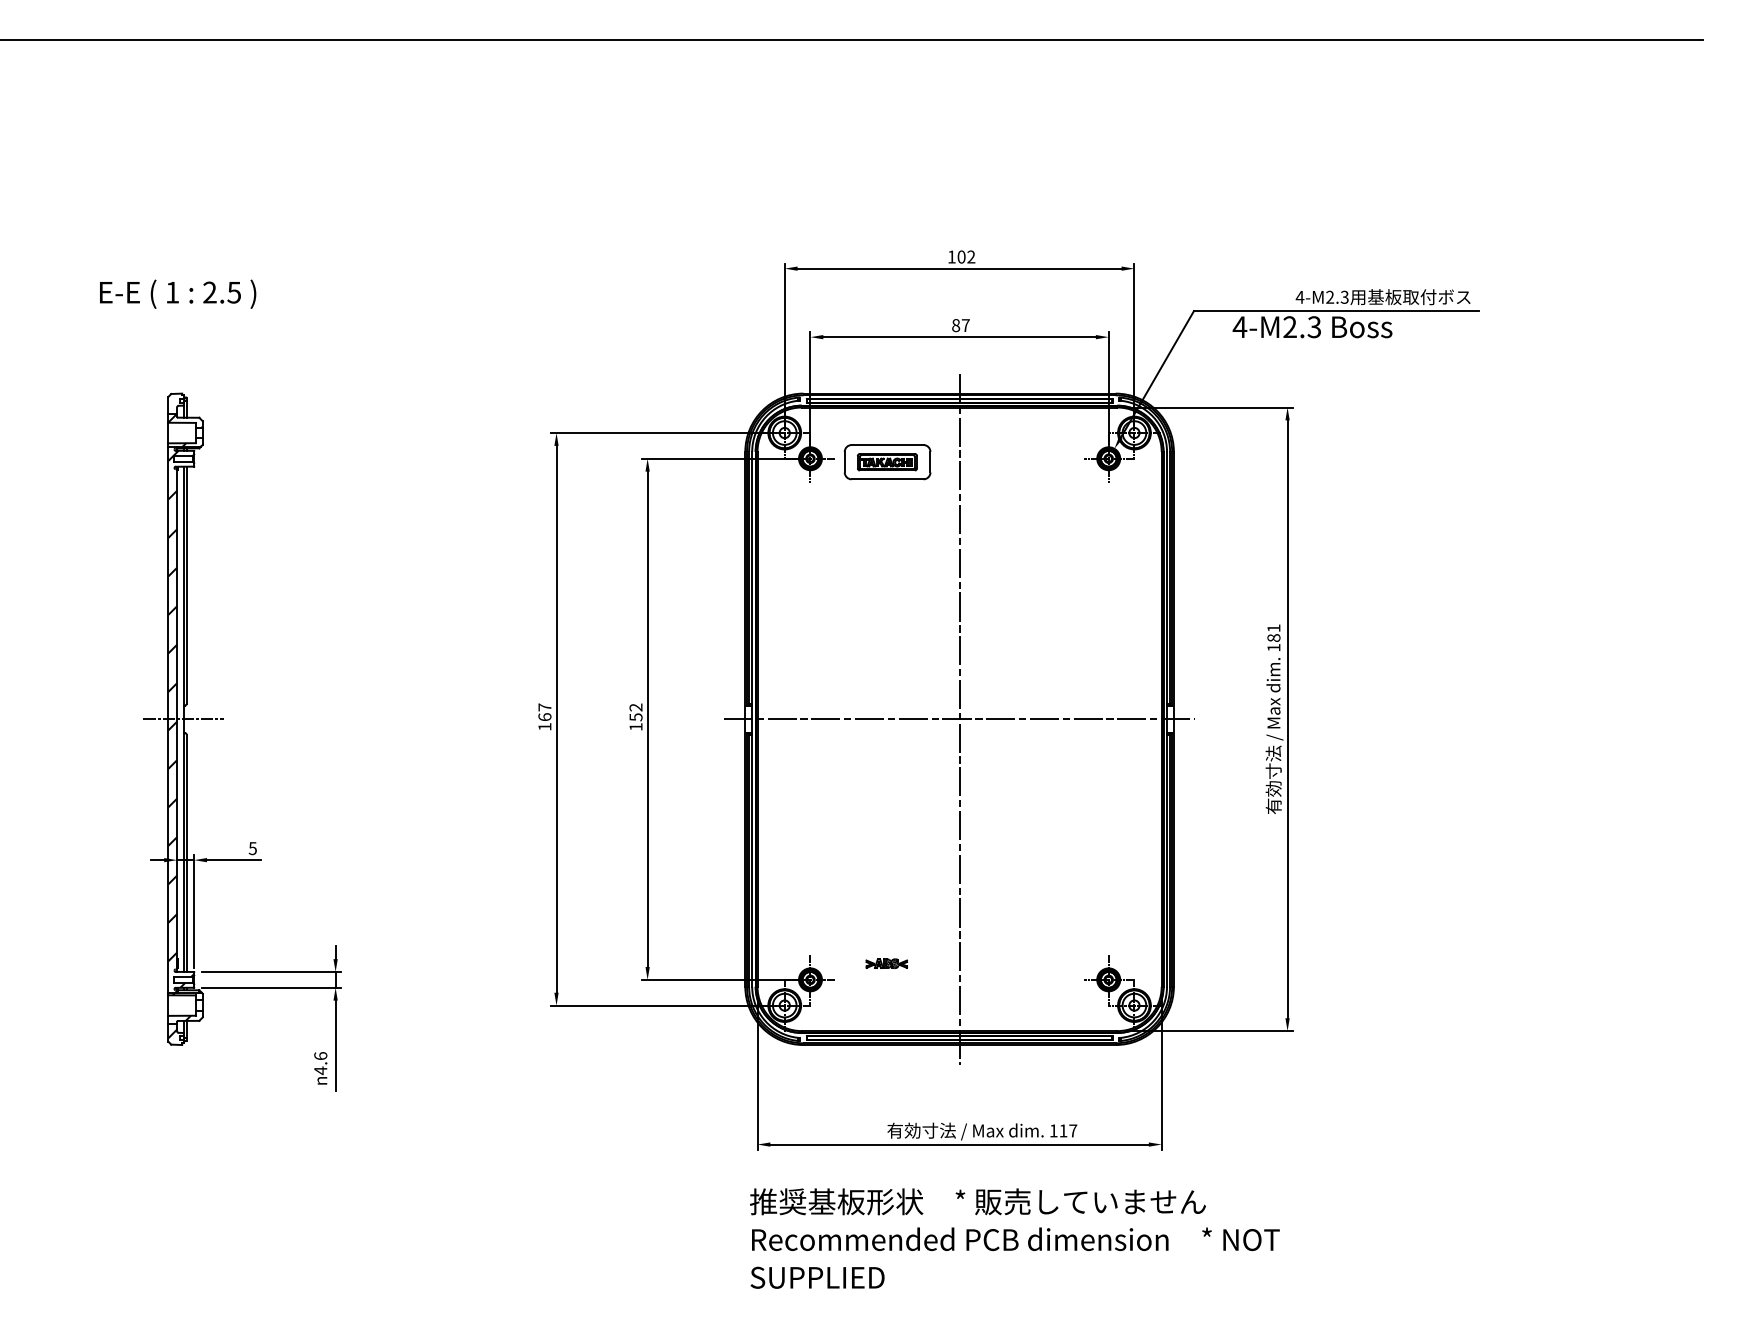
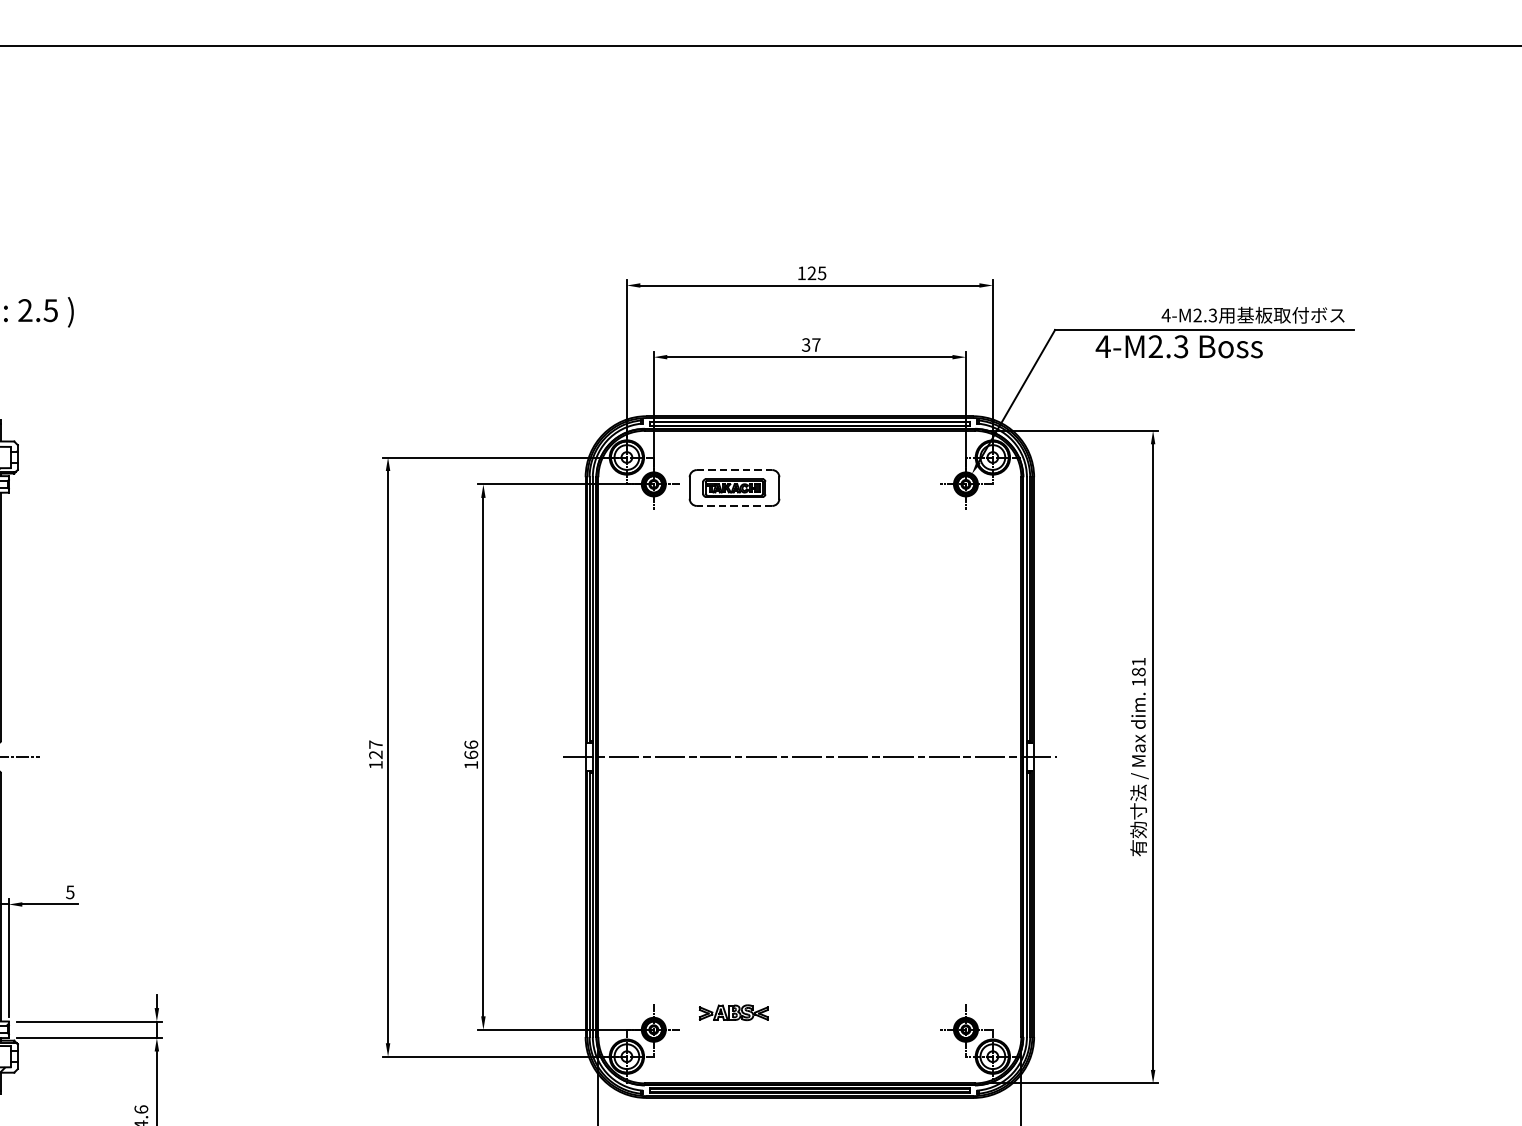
text: (966, 256) -> (817, 272), 102 -> 125
text: (956, 325) -> (806, 344), 87 -> 37
line: (887, 445) -> (734, 470), solid -> dashed
line: (887, 479) -> (734, 506), solid -> dashed
text: (635, 712) -> (470, 749), 152 -> 166
text: (544, 717) -> (375, 755), 167 -> 127
line: (959, 718) -> (809, 756), removed
part: (886, 963) -> (733, 1012), size x1.6

